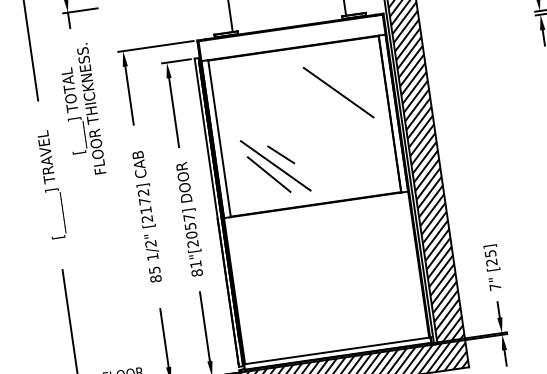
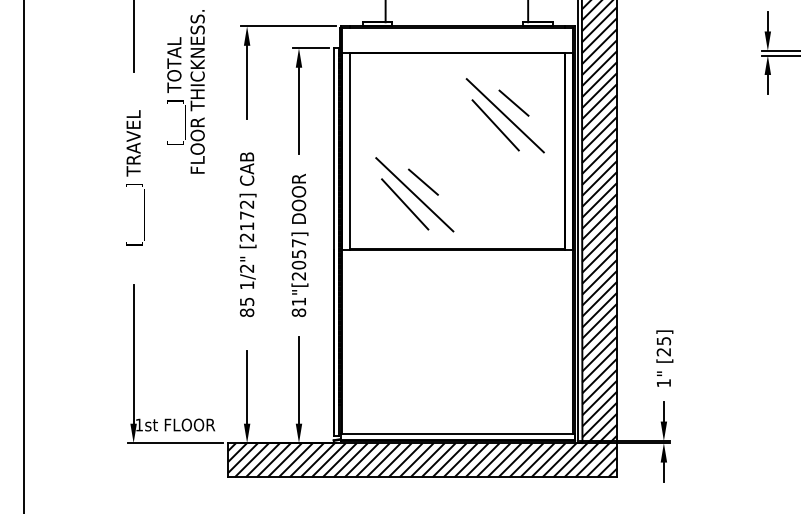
line: (343, 81) -> (513, 102), added
line: (331, 101) -> (495, 125), added
text: (495, 287) -> (663, 383), 7" -> 1"

